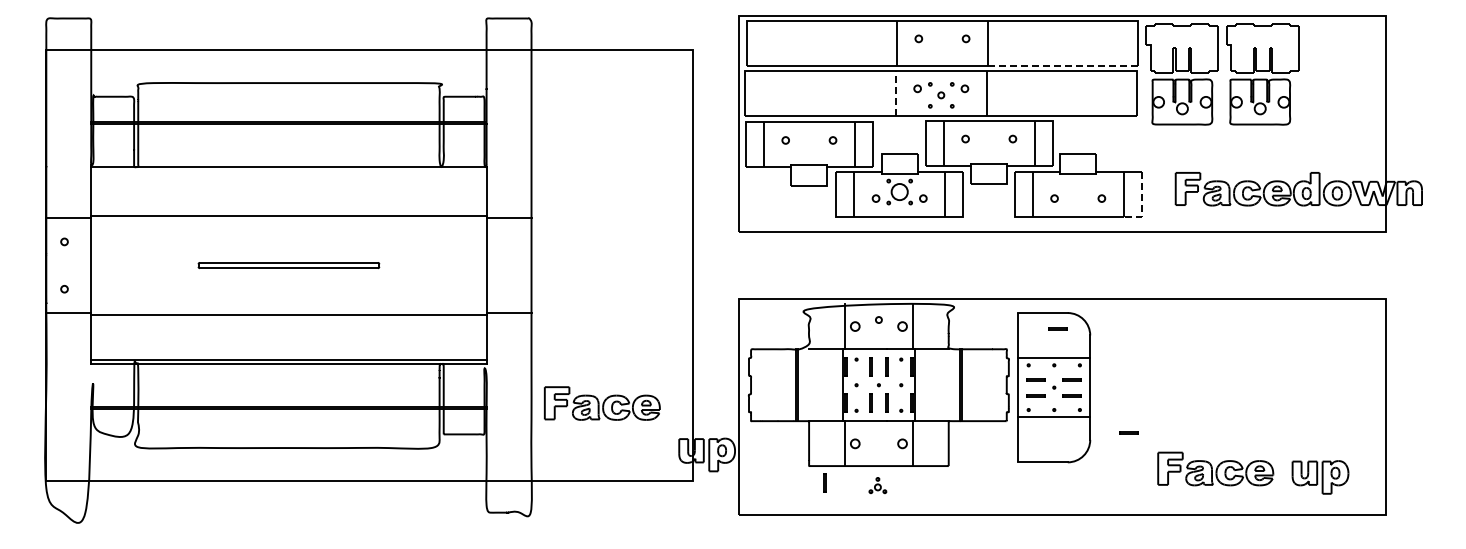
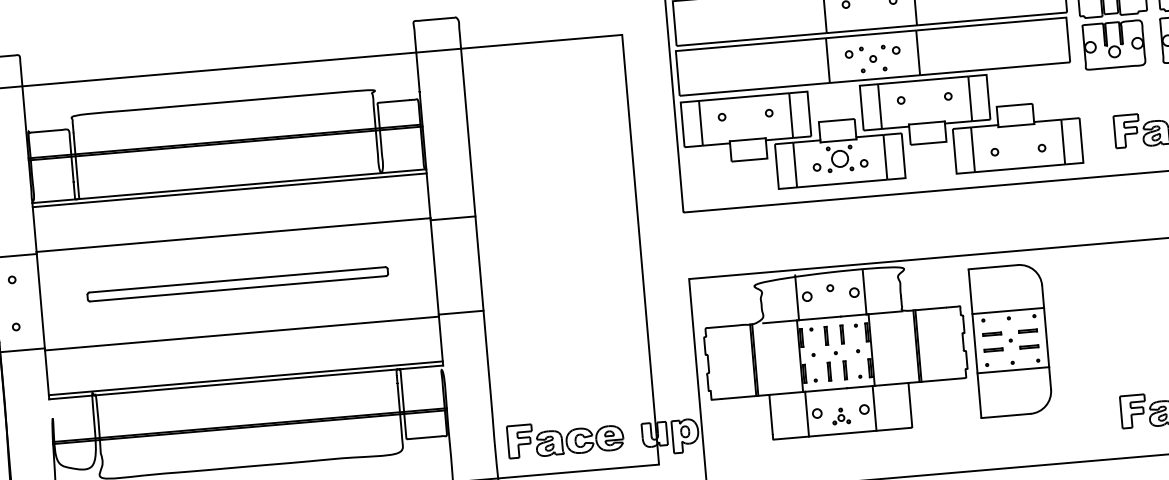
line: (1062, 65) -> (991, 18), dashed -> solid
line: (896, 92) -> (828, 59), dashed -> solid
line: (288, 171) -> (229, 190), added
line: (1141, 204) -> (1082, 150), dashed -> solid
part: (288, 265) -> (237, 284), size x1.67
line: (1057, 328) -> (1008, 281), removed
part: (601, 403) -> (564, 437), moved
line: (1128, 432) -> (1088, 378), removed
line: (824, 482) -> (789, 454), removed
part: (877, 485) -> (840, 416), moved

